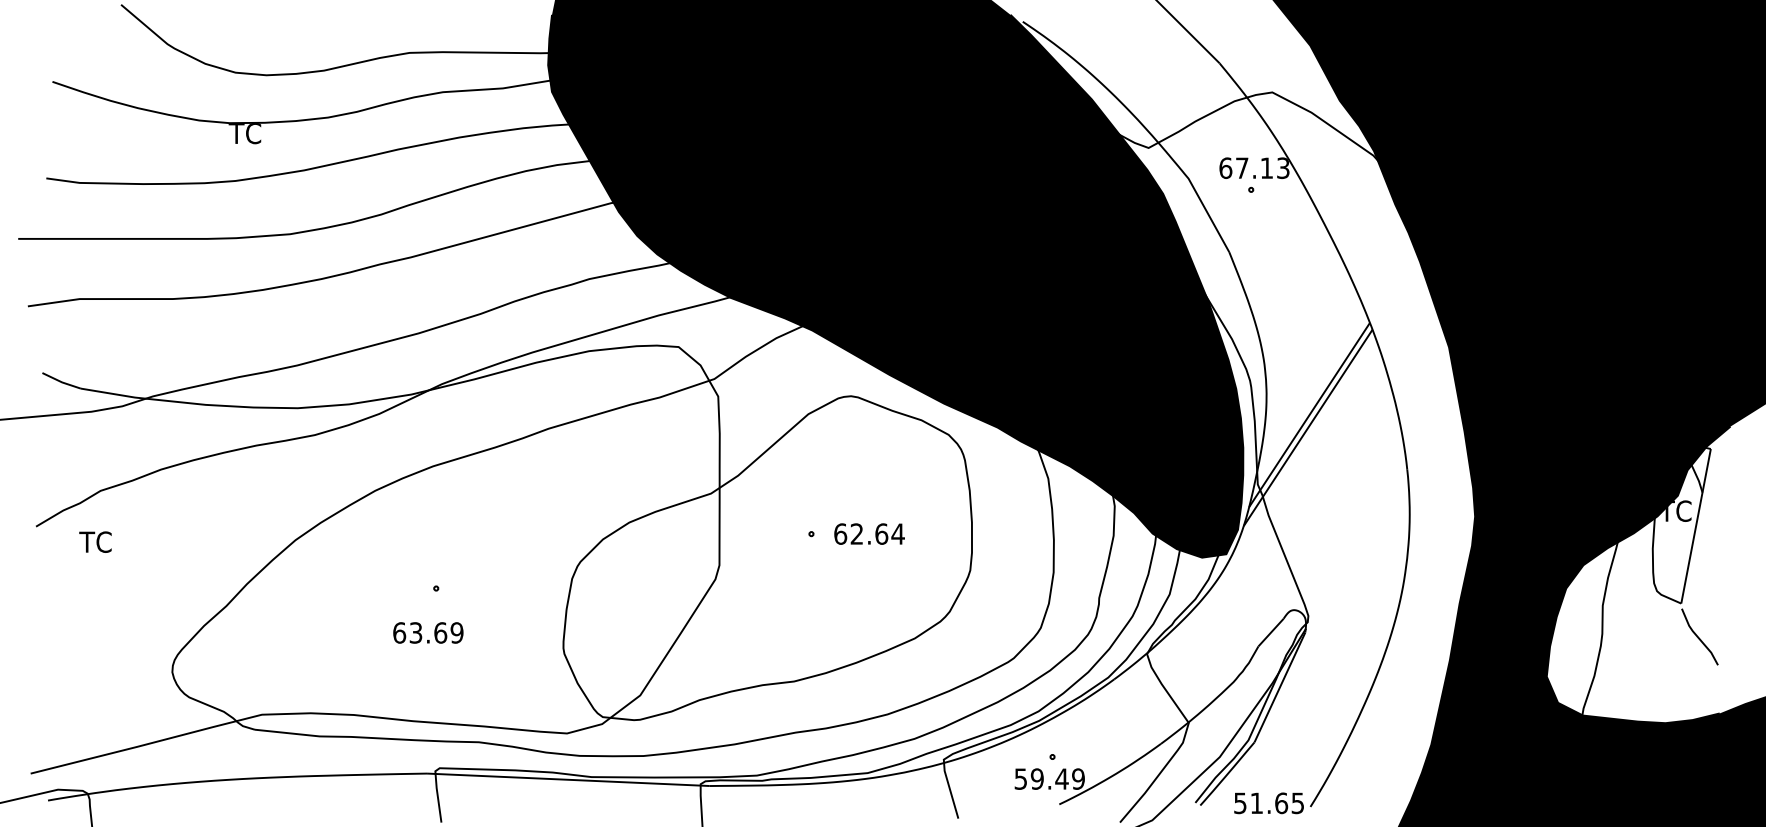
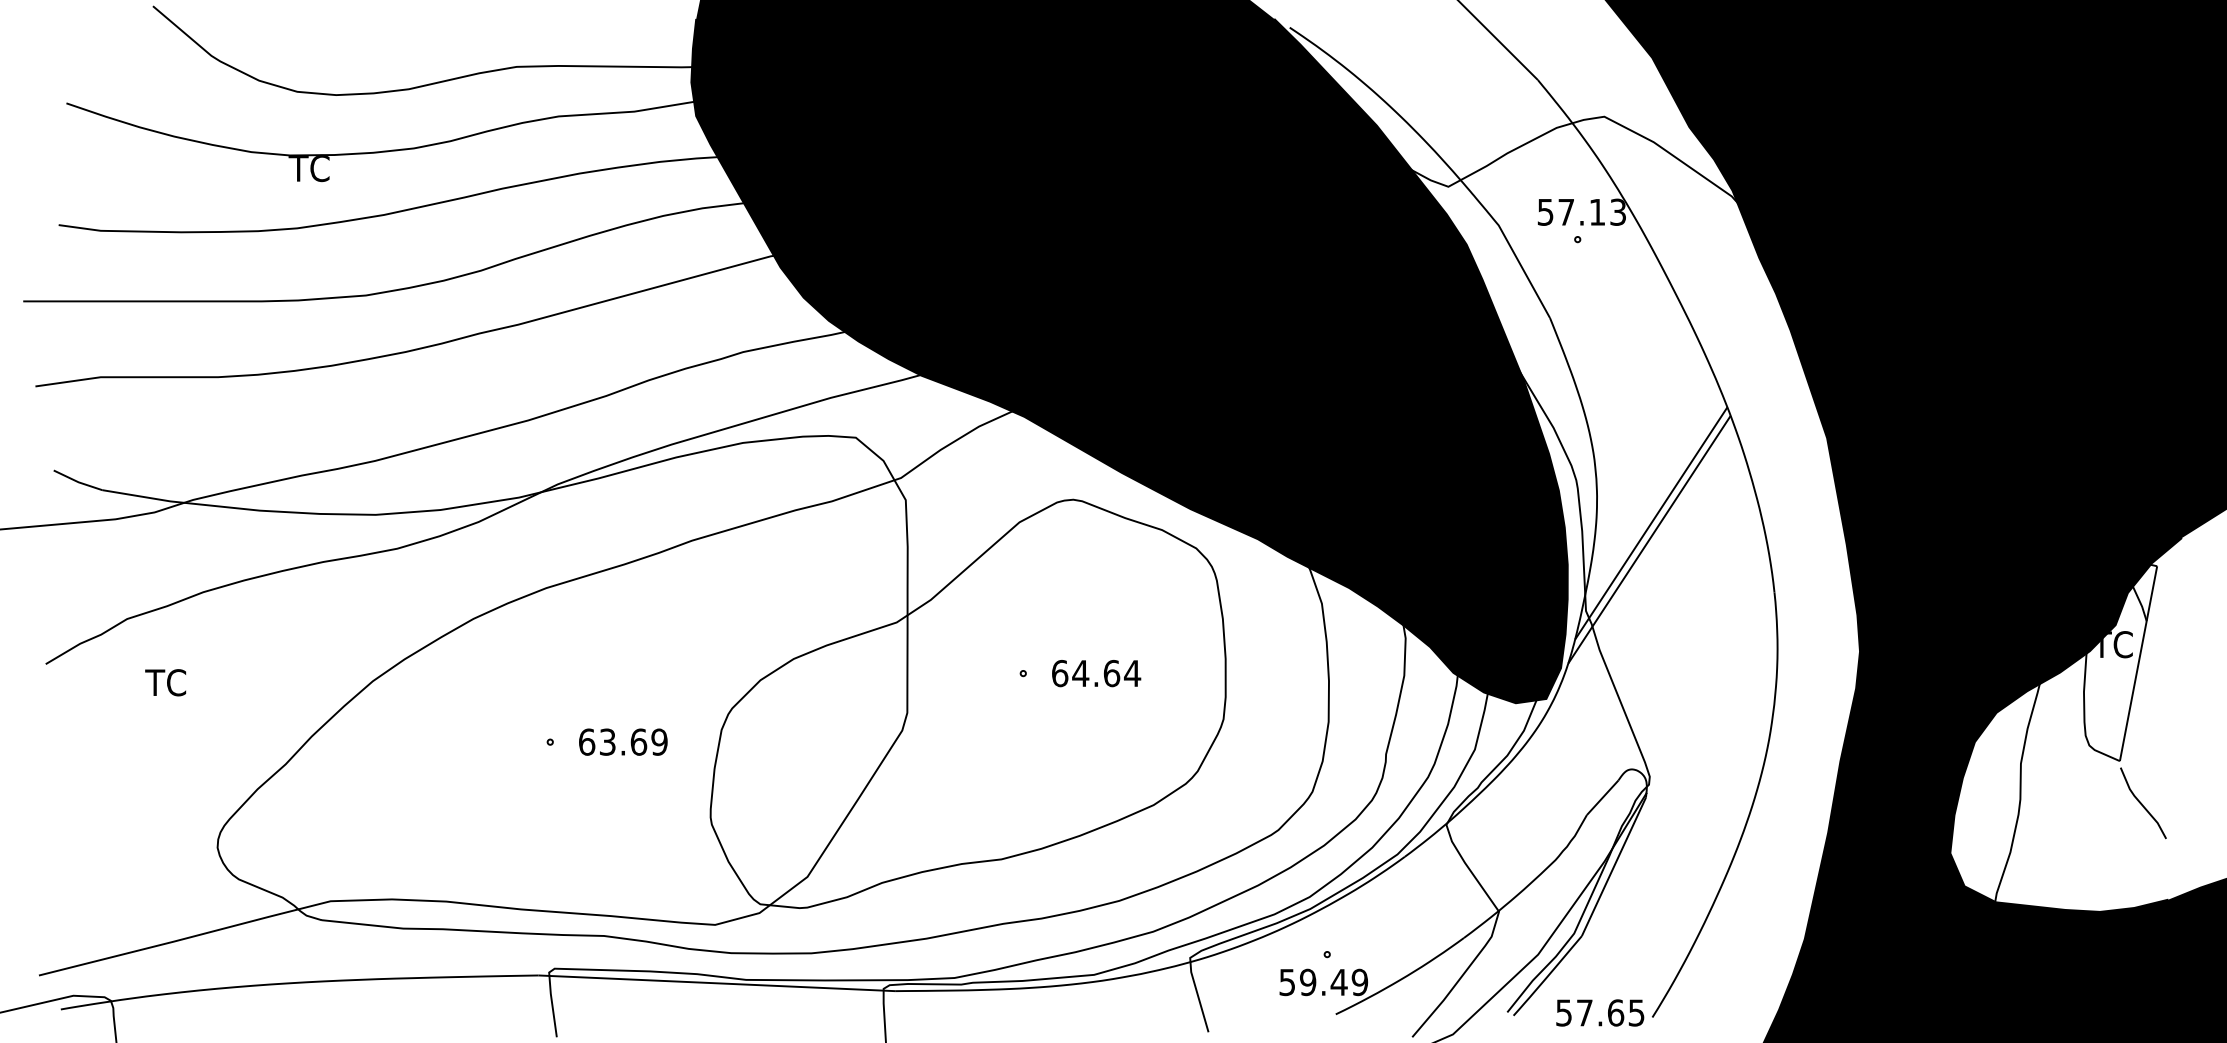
text: (1225, 167) -> (1545, 211), 67.13 -> 57.13
text: (856, 533) -> (1080, 672), 62.64 -> 64.64
text: (95, 541) -> (165, 682), moved
text: (428, 632) -> (623, 741), moved
text: (1256, 802) -> (1584, 1012), 51.65 -> 57.65

